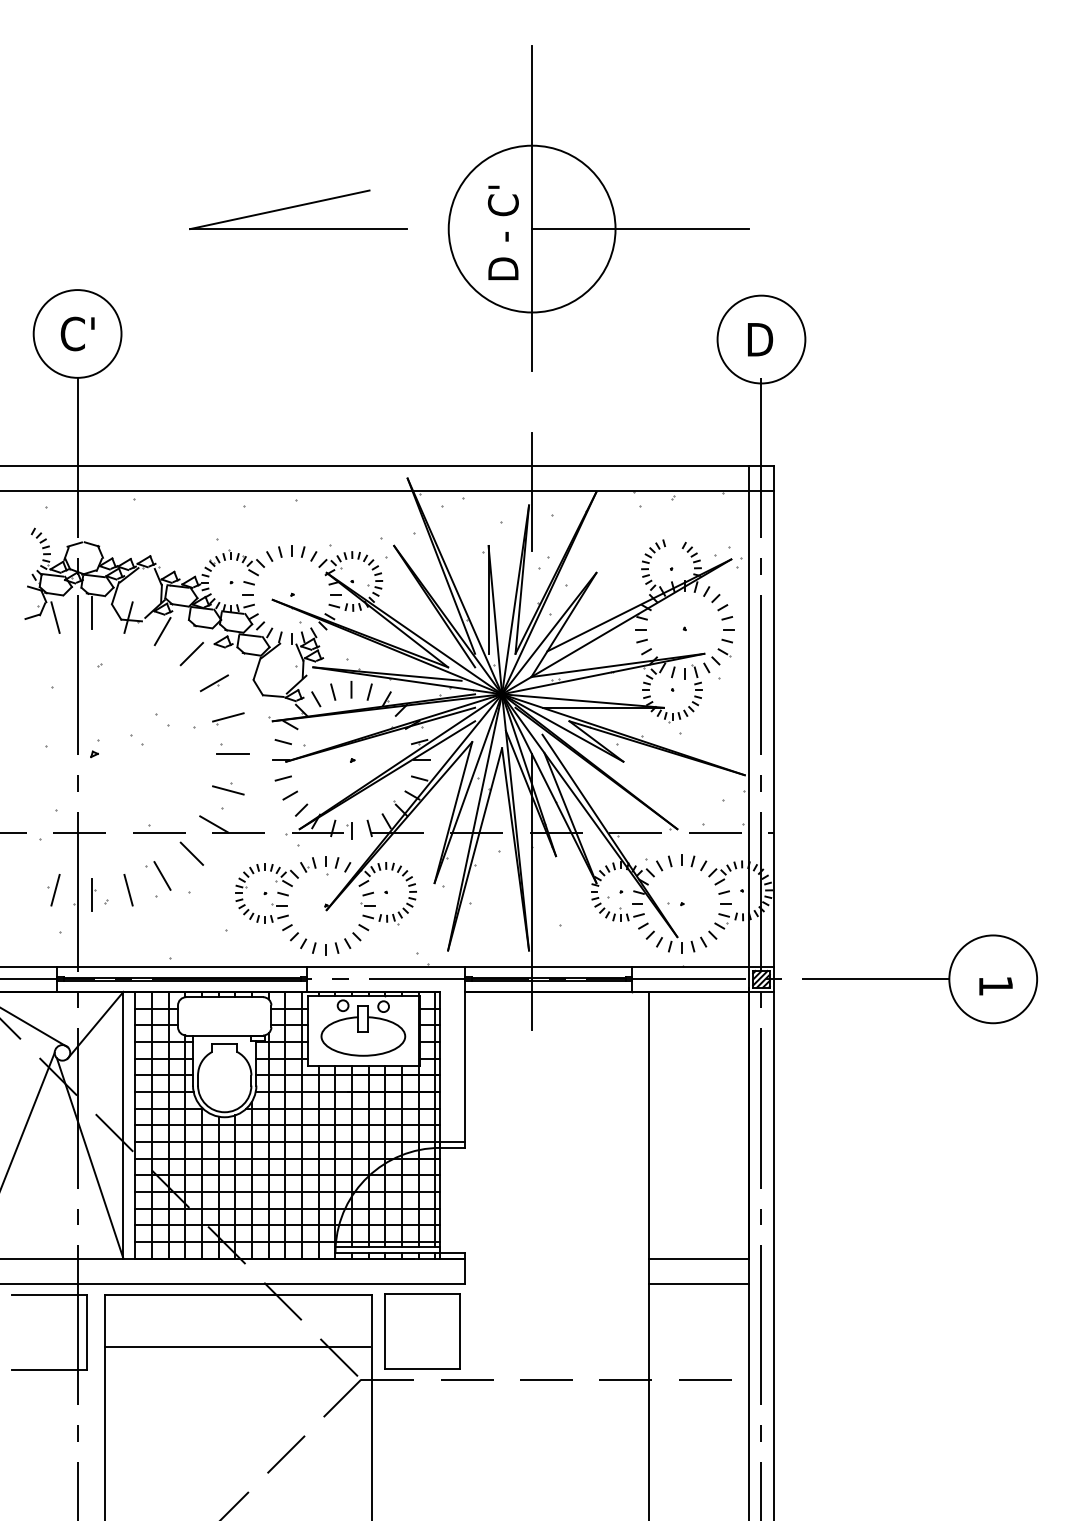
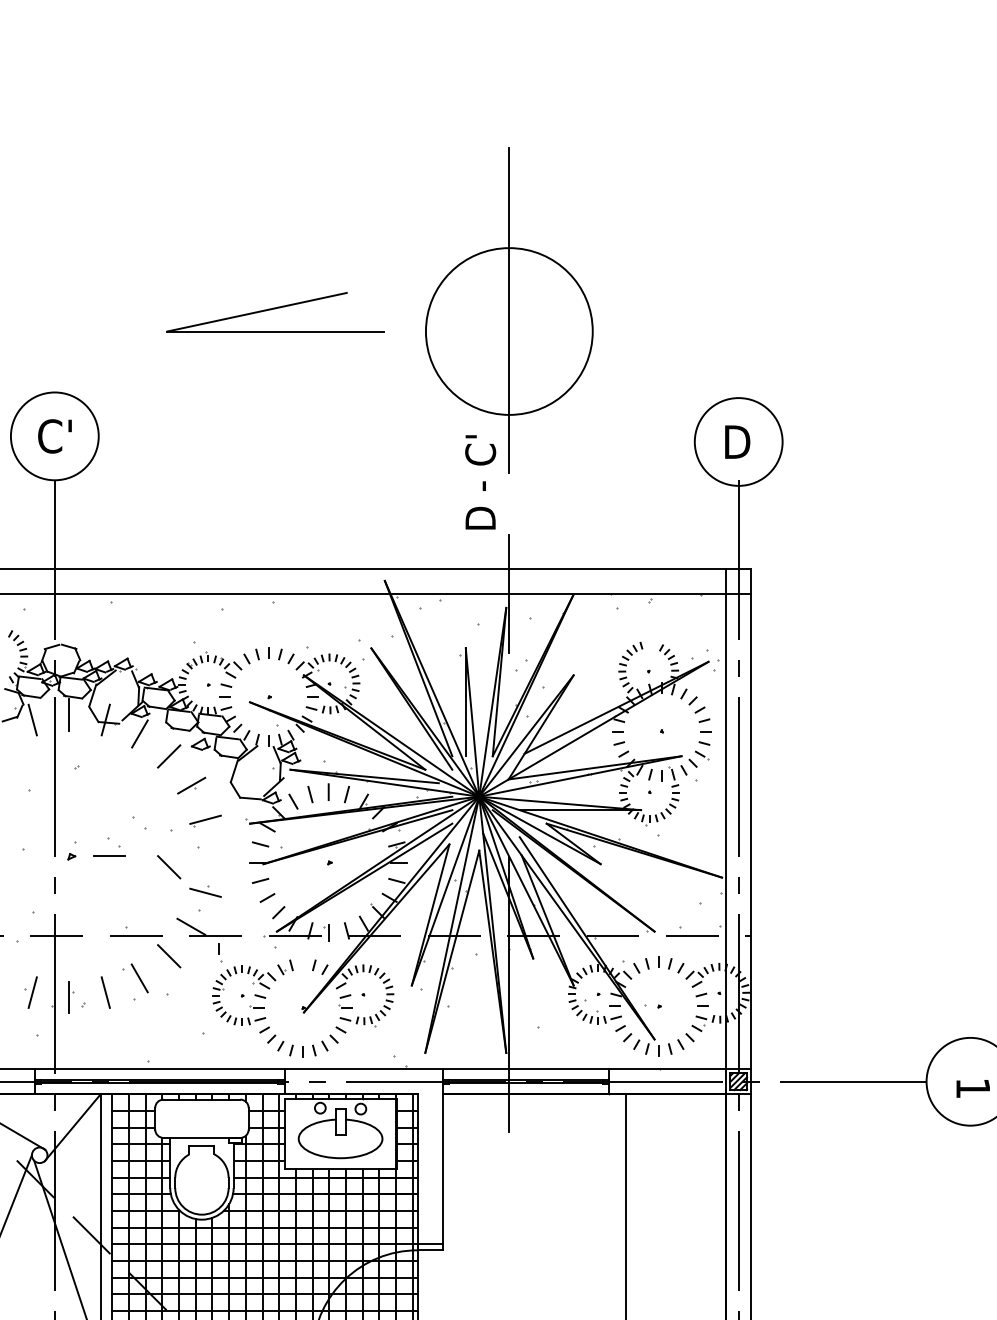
line: (640, 229) -> (617, 331), removed
text: (503, 232) -> (480, 481), moved
line: (232, 753) -> (108, 855), moved
line: (191, 764) -> (168, 866), added
part: (326, 865) -> (219, 952), moved

